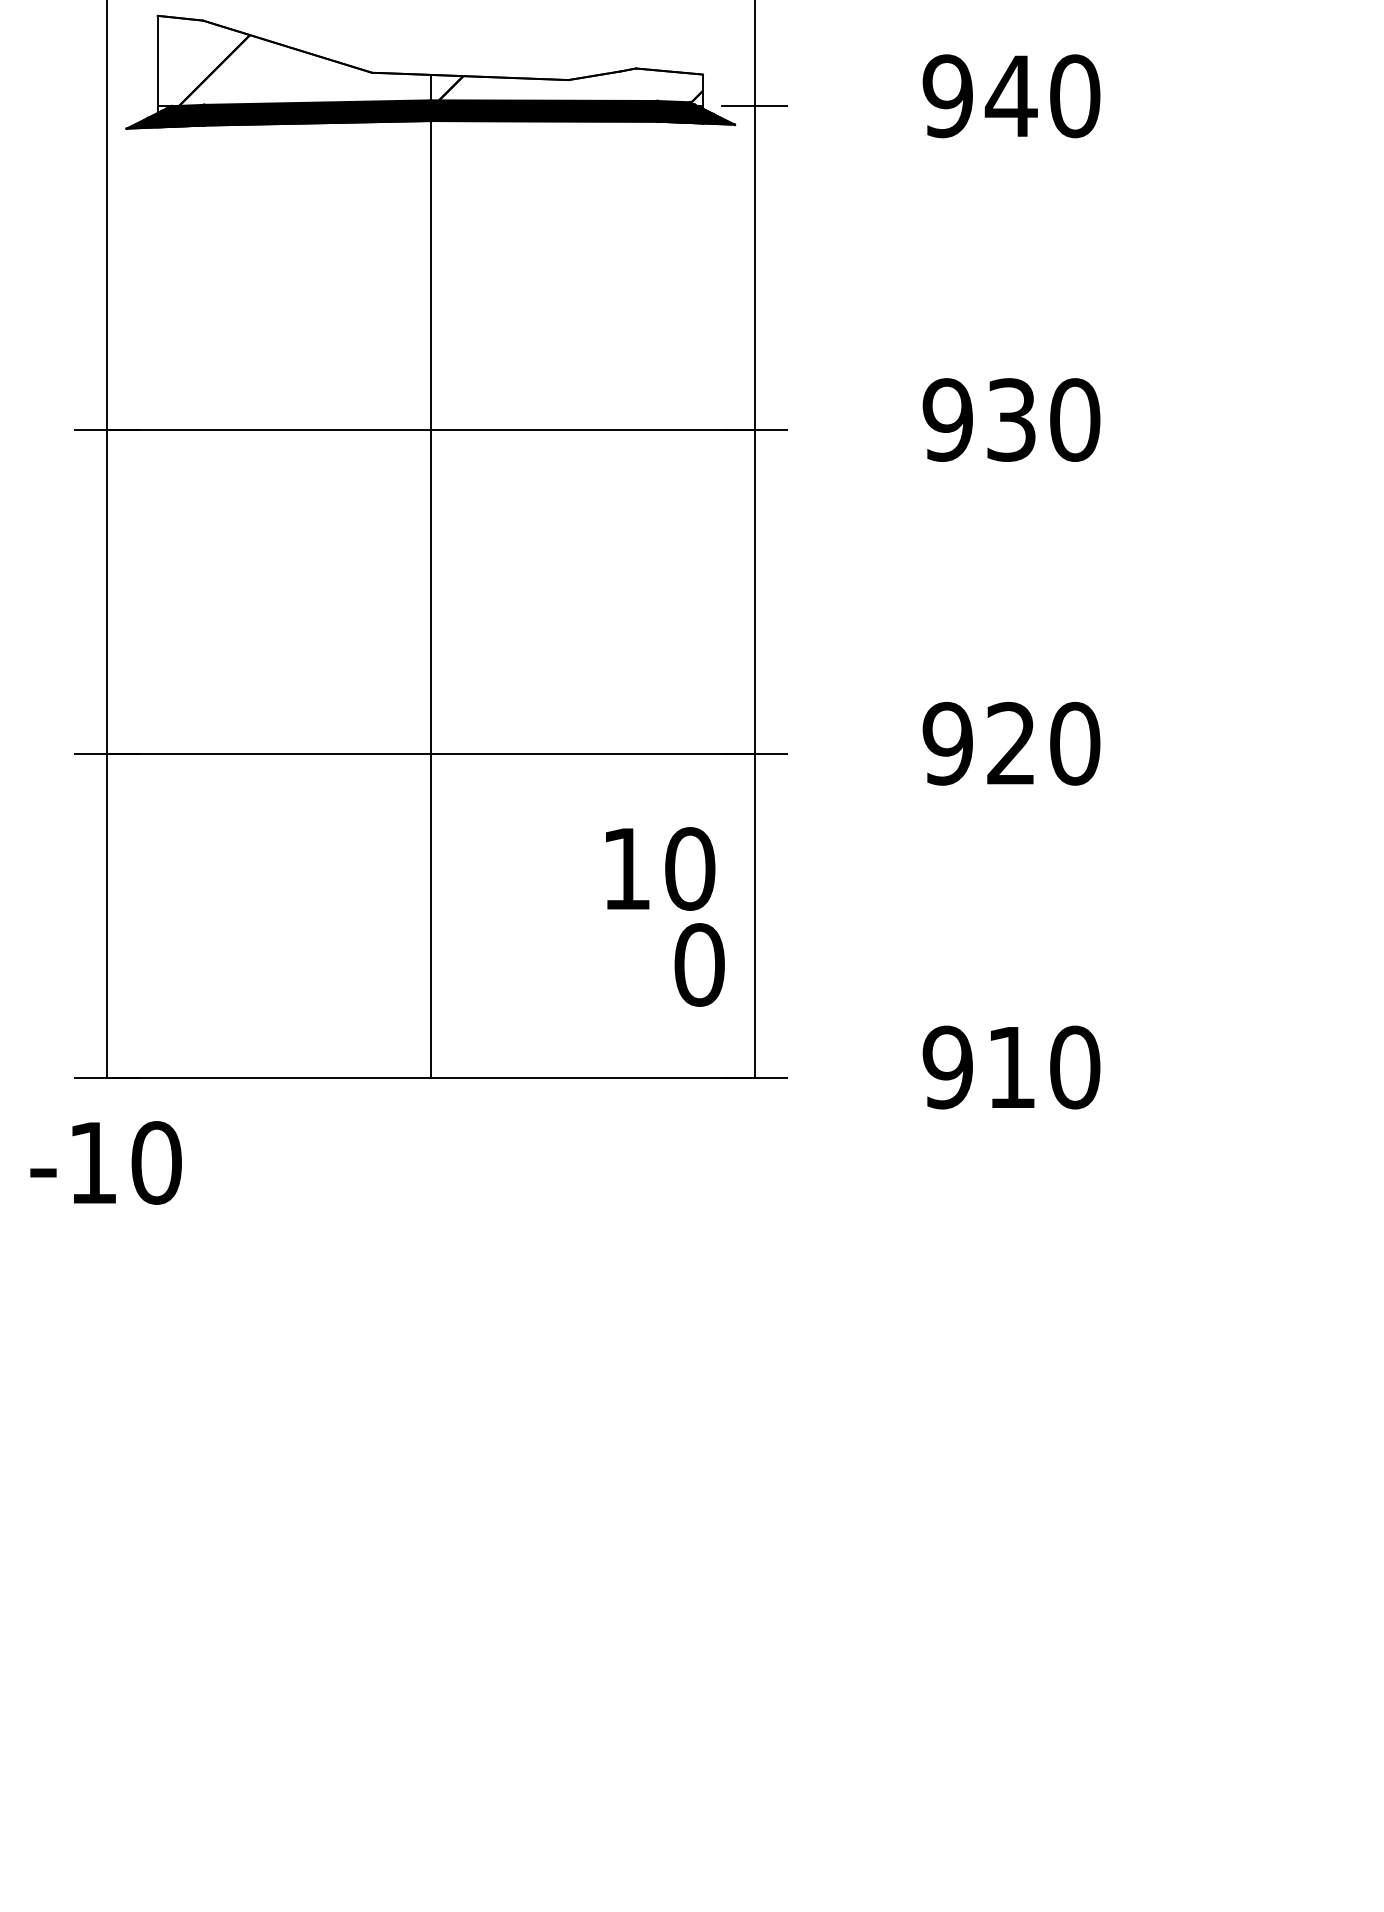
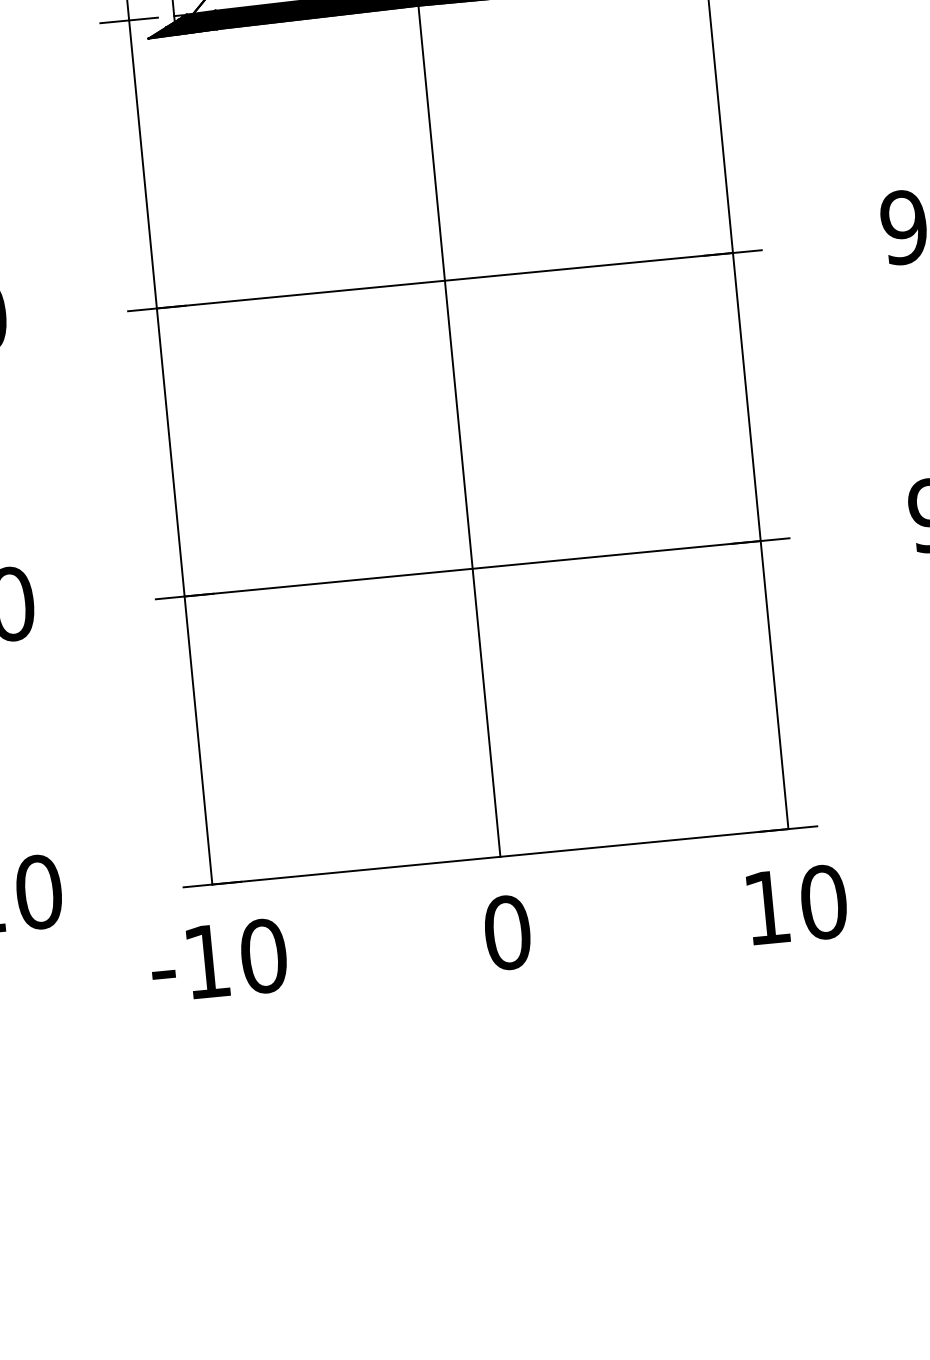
line: (106, 106) -> (128, 20), added
text: (660, 868) -> (797, 904), moved
text: (699, 964) -> (507, 932), moved

